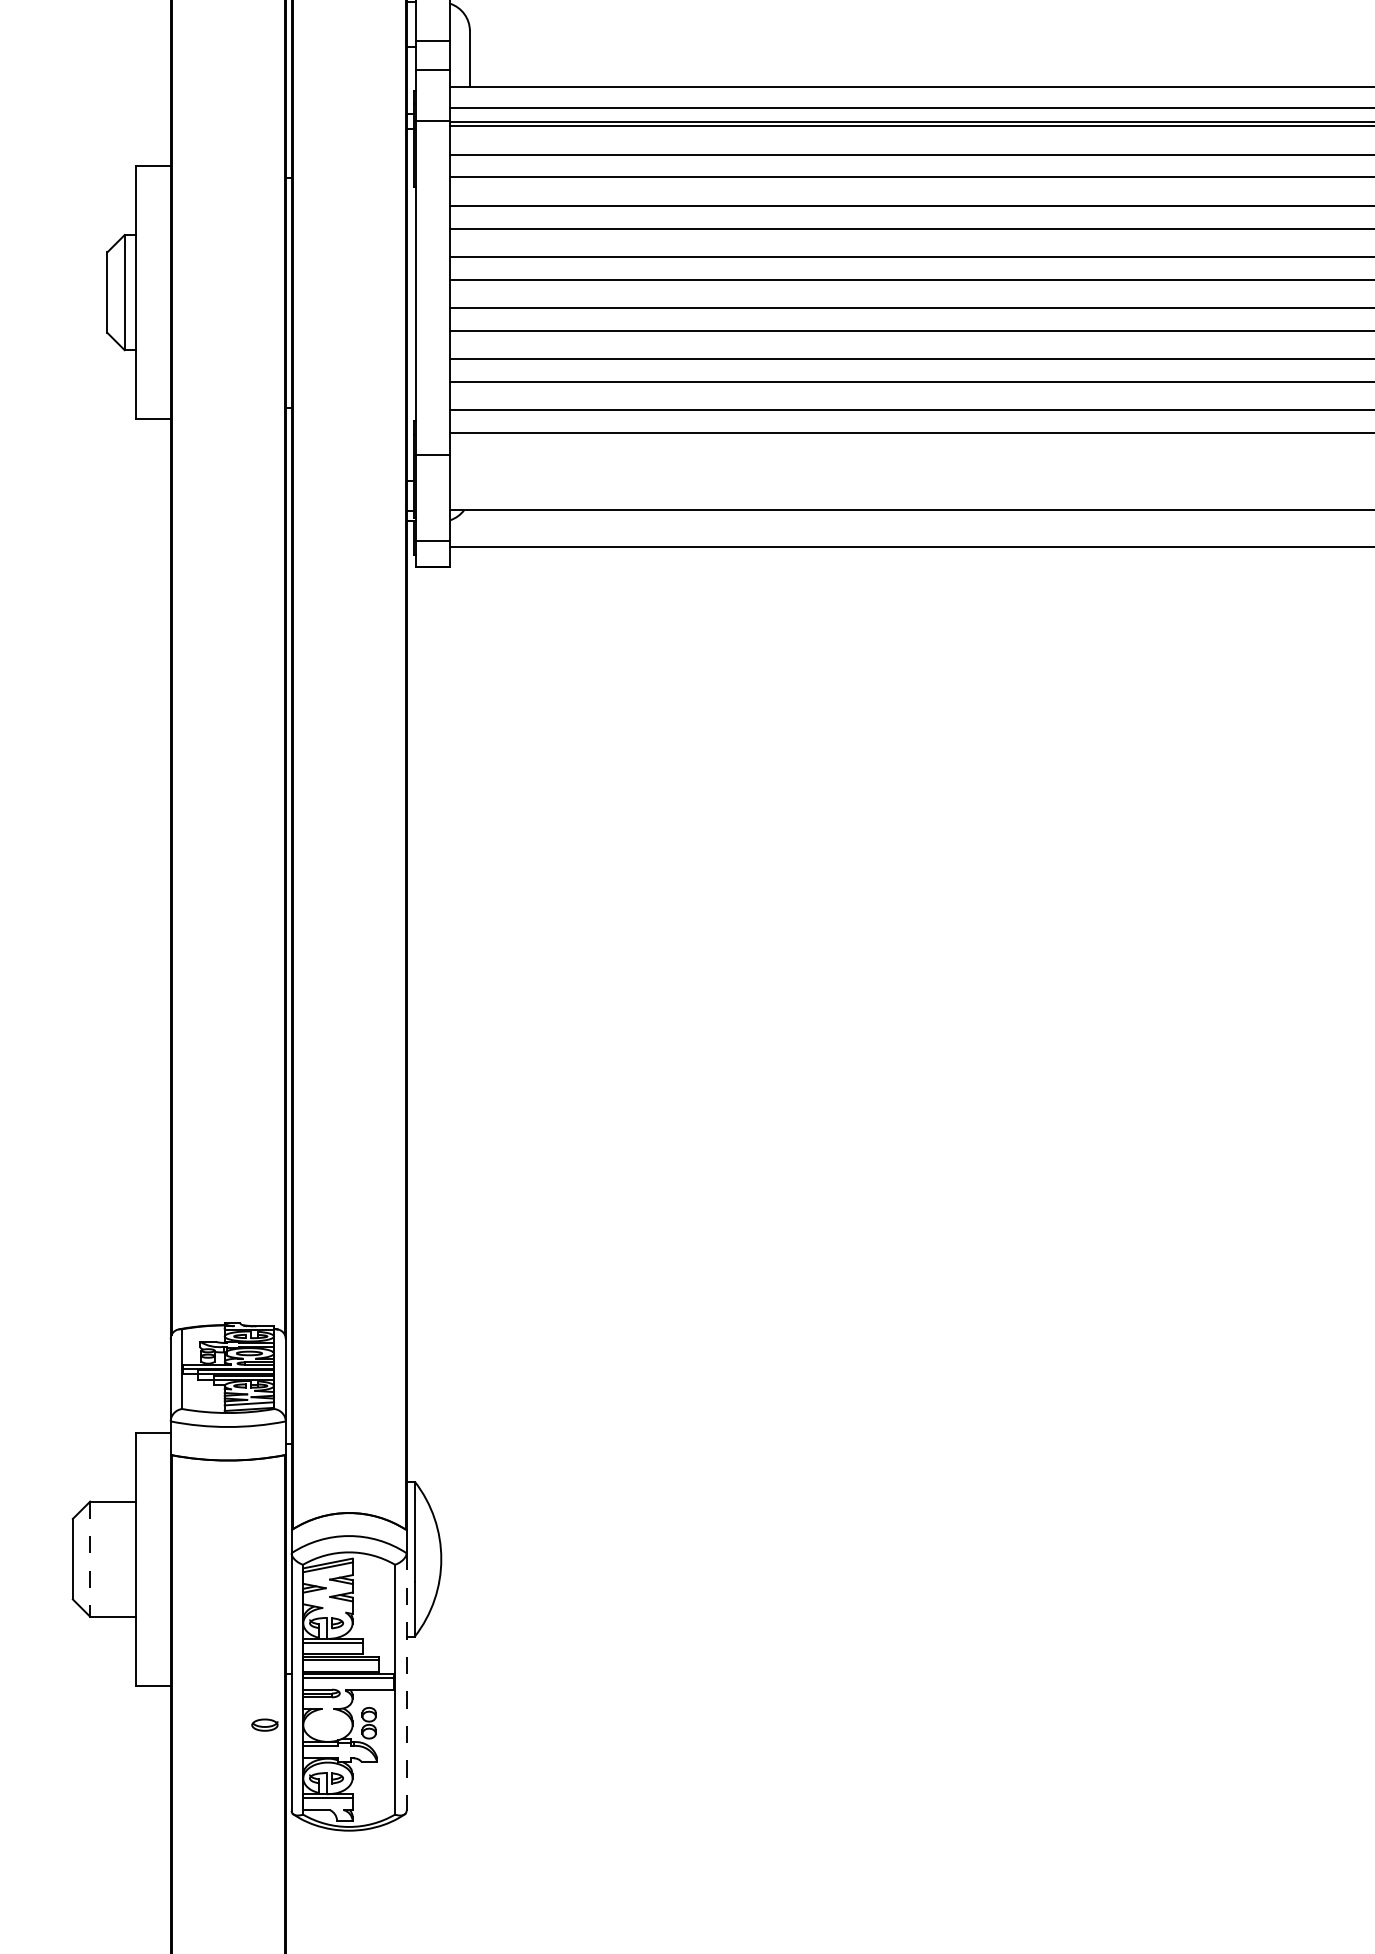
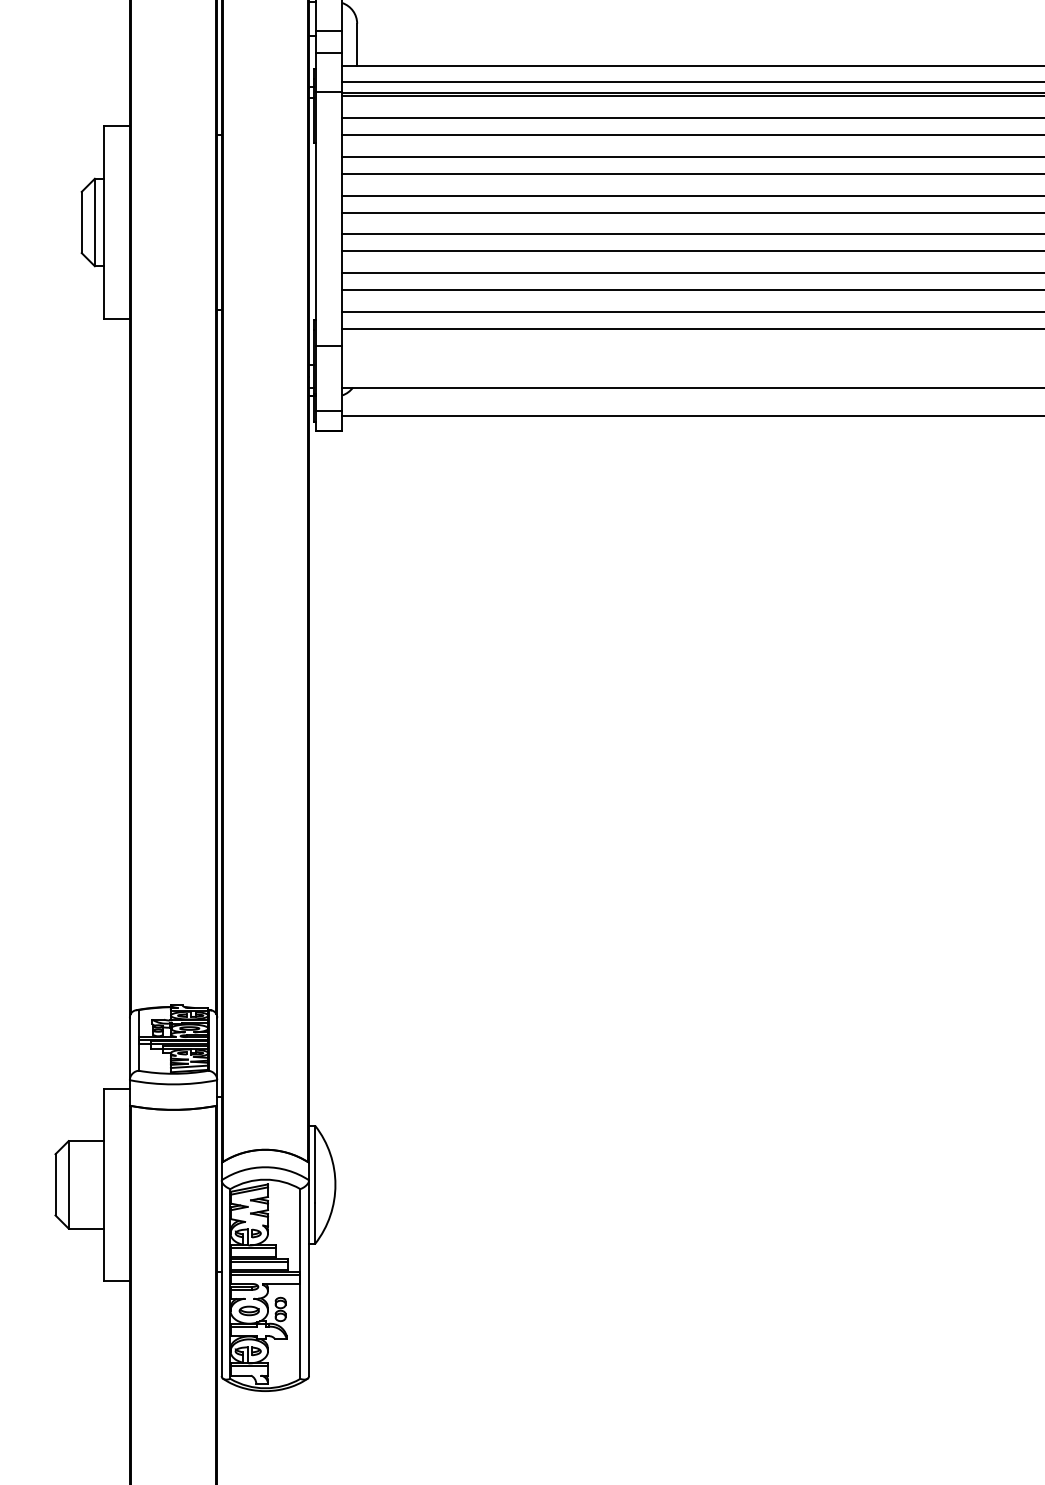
line: (90, 1559) -> (68, 1185), dashed -> solid
line: (406, 1682) -> (308, 1278), dashed -> solid
part: (264, 1724) -> (248, 1310), moved

